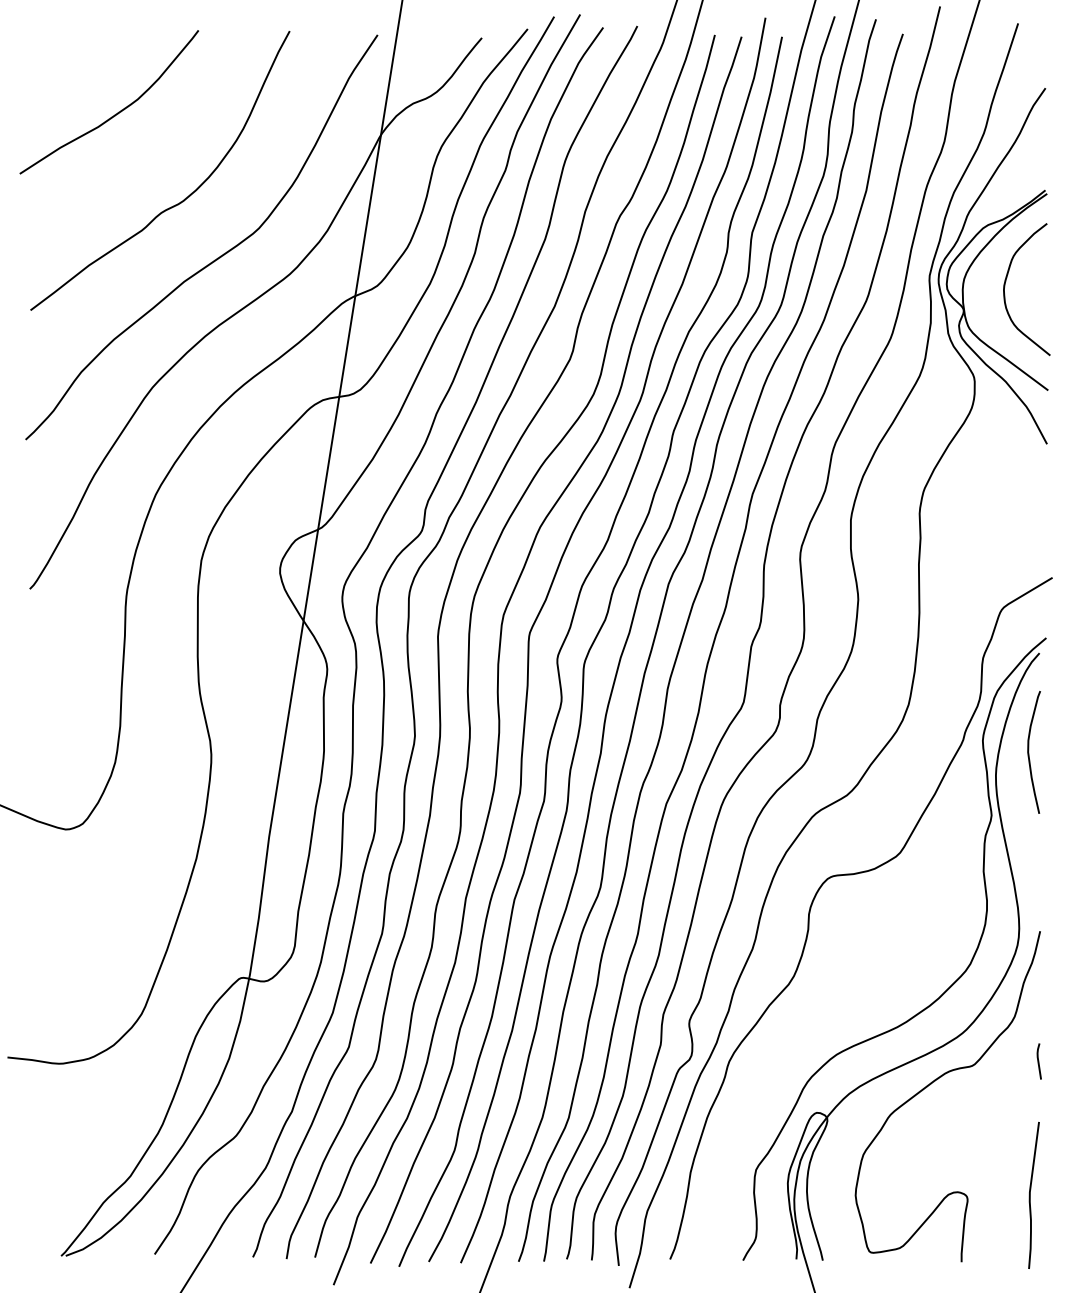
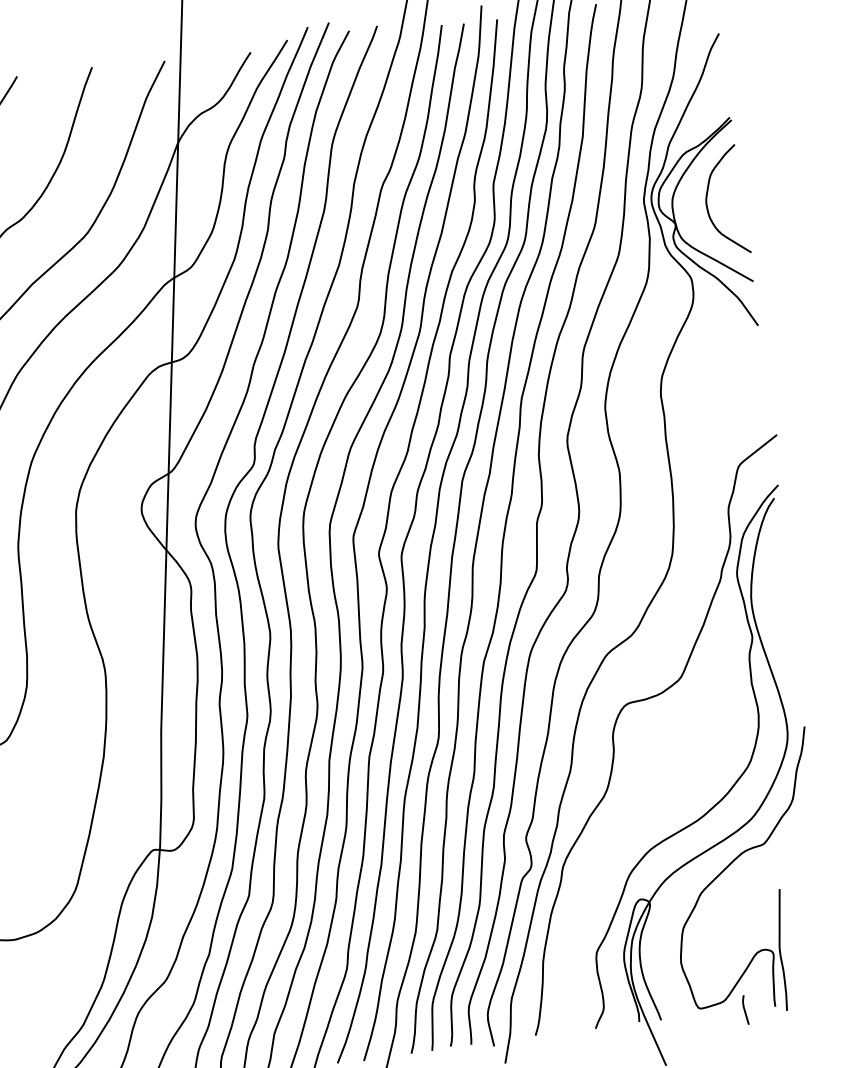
curve: (1029, 752) -> (776, 580), removed
line: (1038, 1061) -> (744, 1010), moved
curve: (1030, 1195) -> (780, 950), moved

